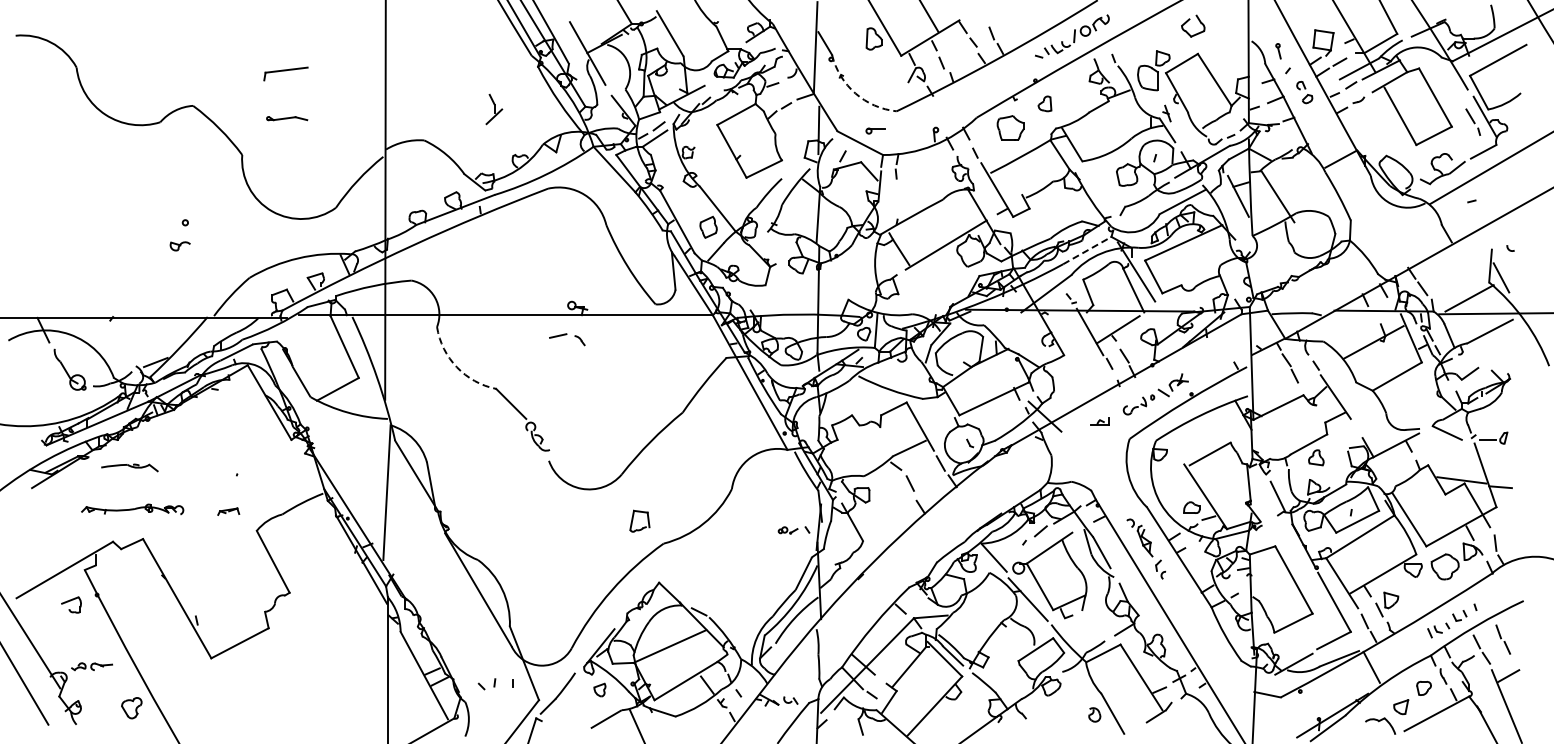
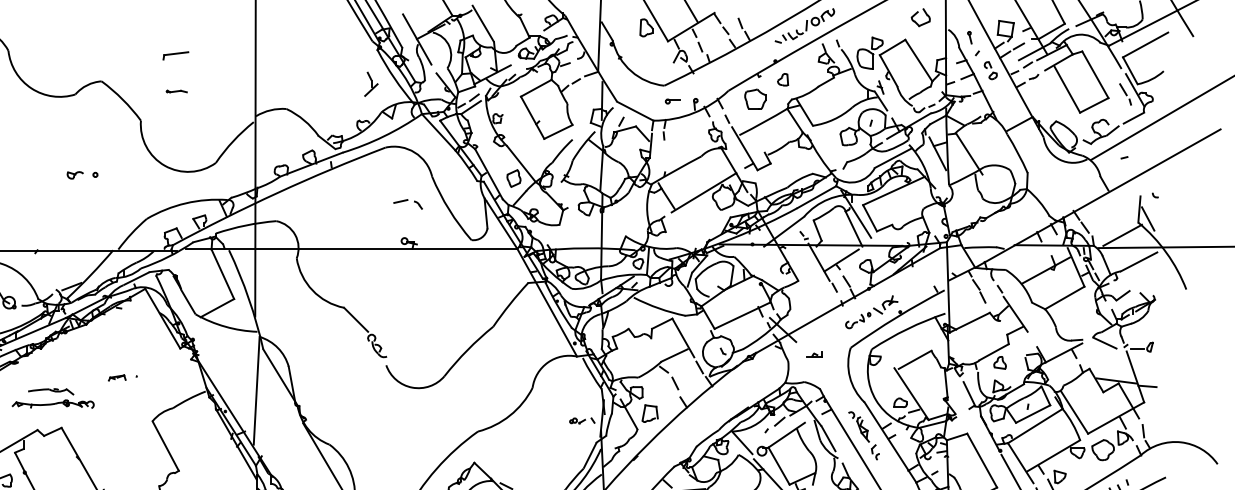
part: (1189, 20) -> (917, 13), moved
part: (285, 73) -> (175, 55), size x0.71
arc: (855, 93) -> (631, 71), dashed -> solid
part: (494, 109) -> (371, 84), moved
part: (286, 118) -> (176, 91), size x0.62
part: (875, 130) -> (673, 101), moved
part: (179, 246) -> (74, 175), moved
line: (1087, 250) -> (817, 197), dashed -> solid
part: (567, 339) -> (408, 204), moved
arc: (456, 367) -> (312, 290), dashed -> solid
part: (1099, 421) -> (813, 354), moved
part: (129, 467) -> (50, 391), moved
part: (228, 511) -> (117, 377), moved
part: (639, 520) -> (649, 413), moved

